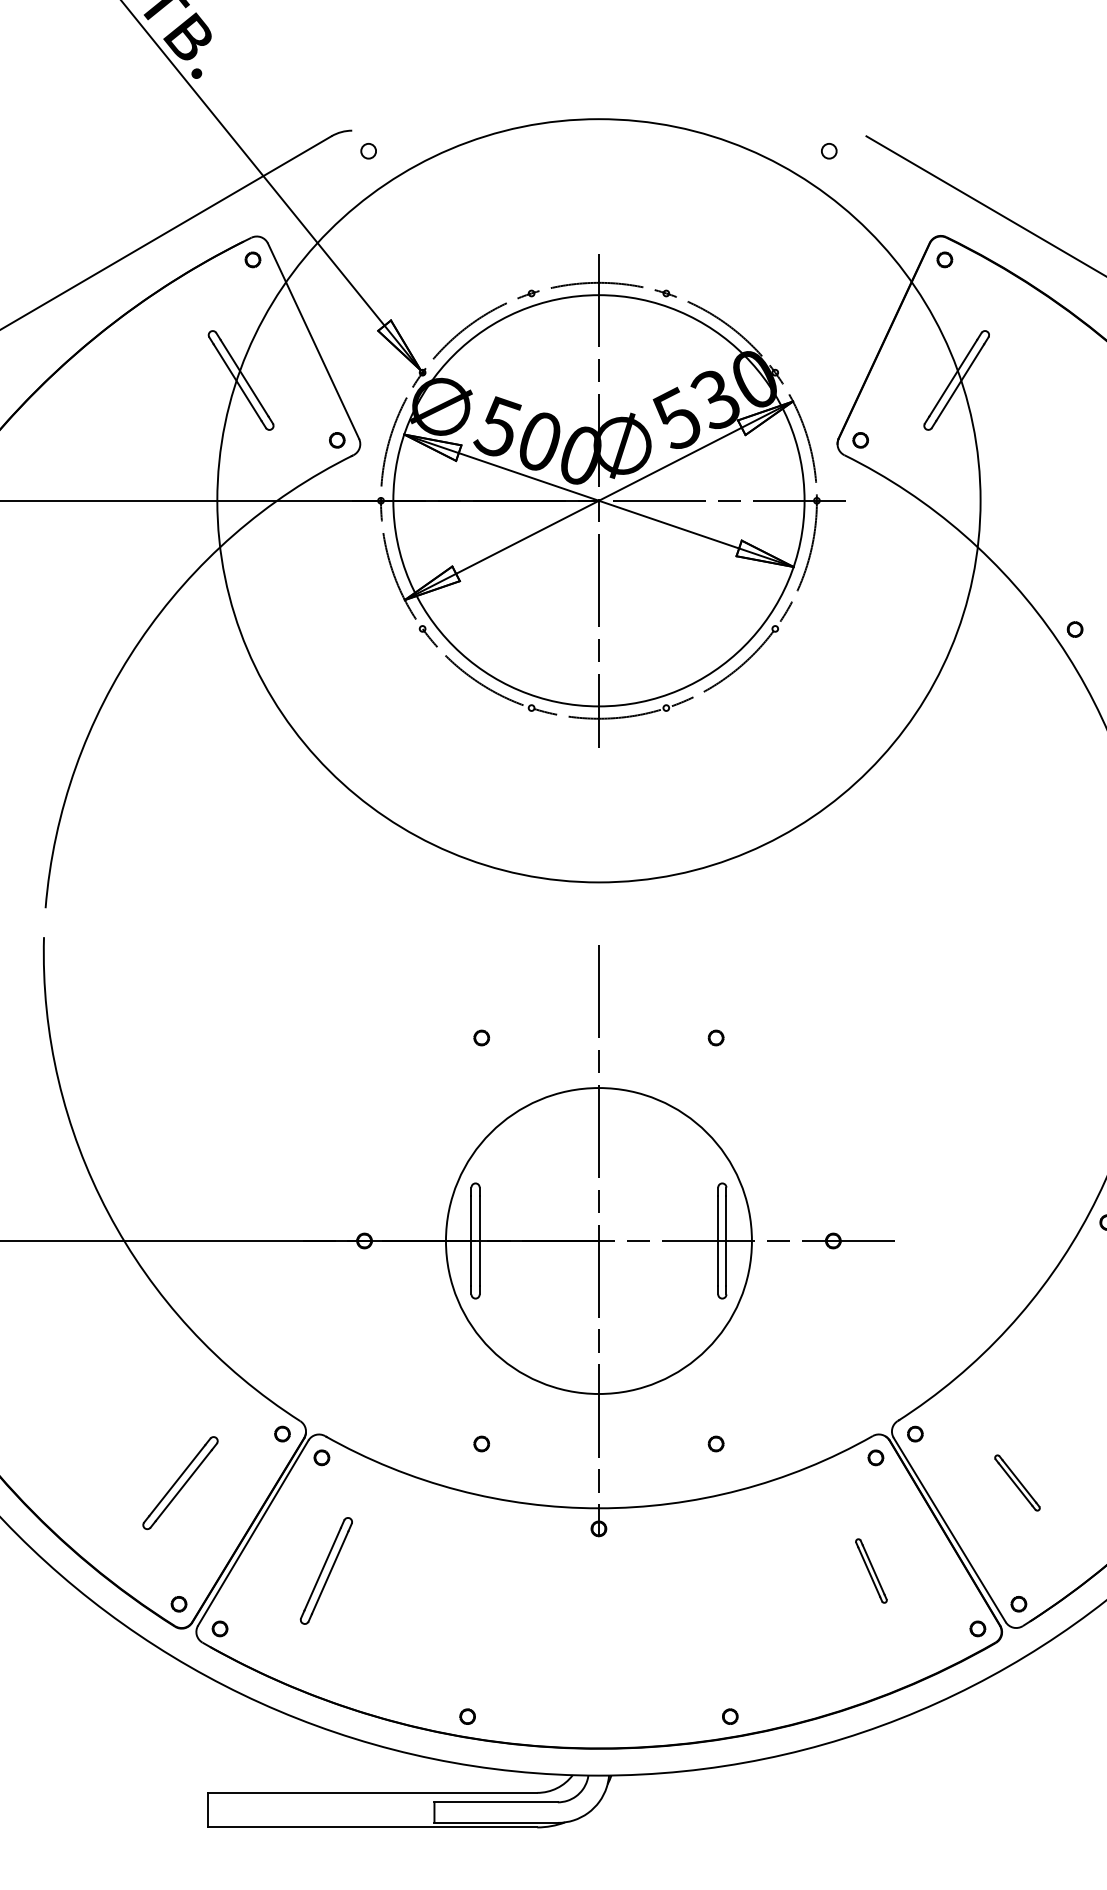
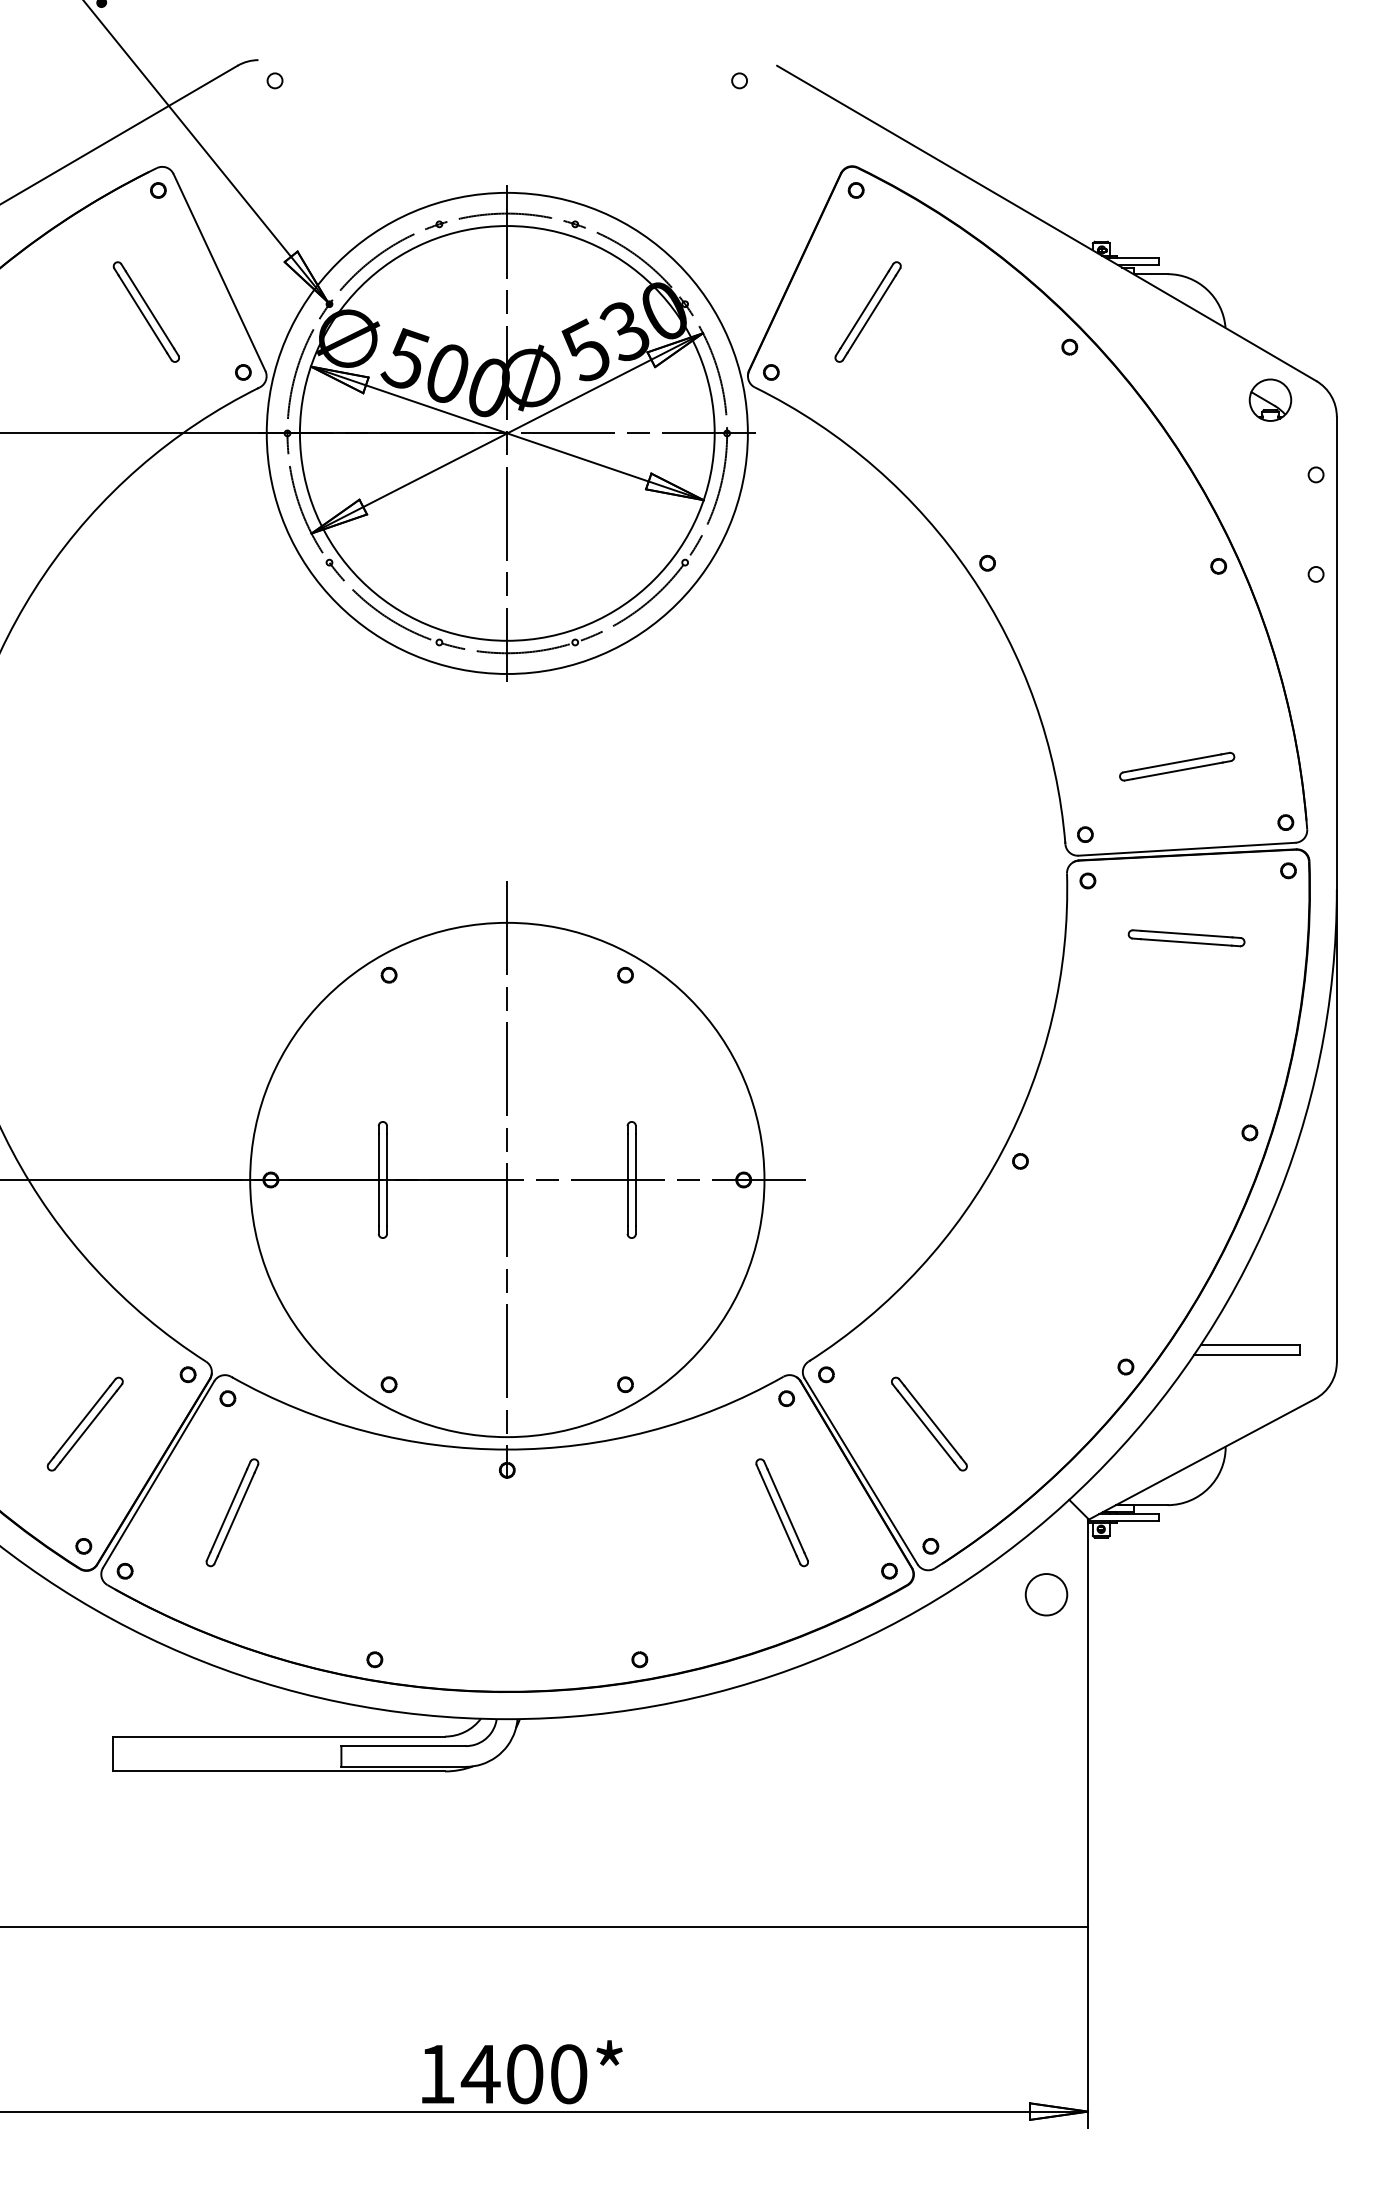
circle: (598, 499) -> (506, 432), size x0.62
circle: (599, 1240) -> (507, 1179), size x1.67
part: (1017, 1482) -> (929, 1423), size x1.67
part: (870, 1570) -> (781, 1512), size x1.67

